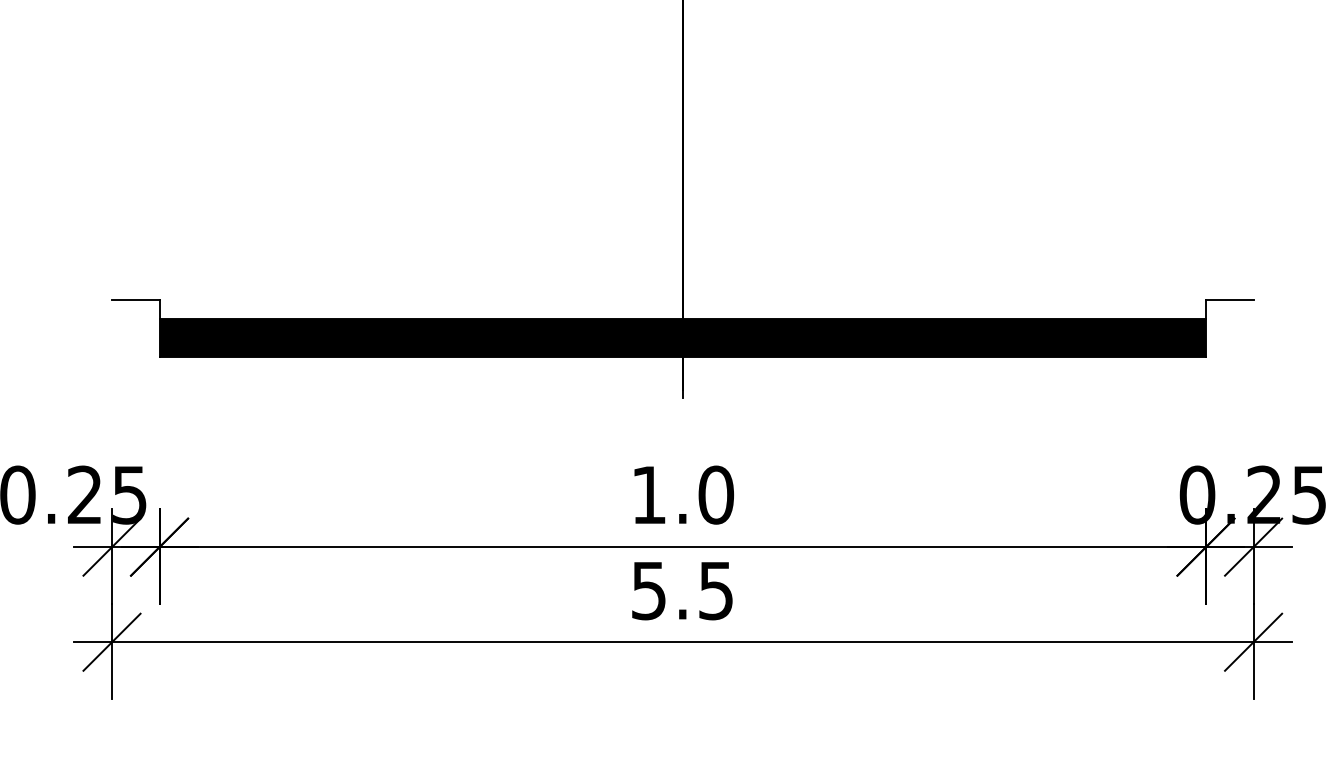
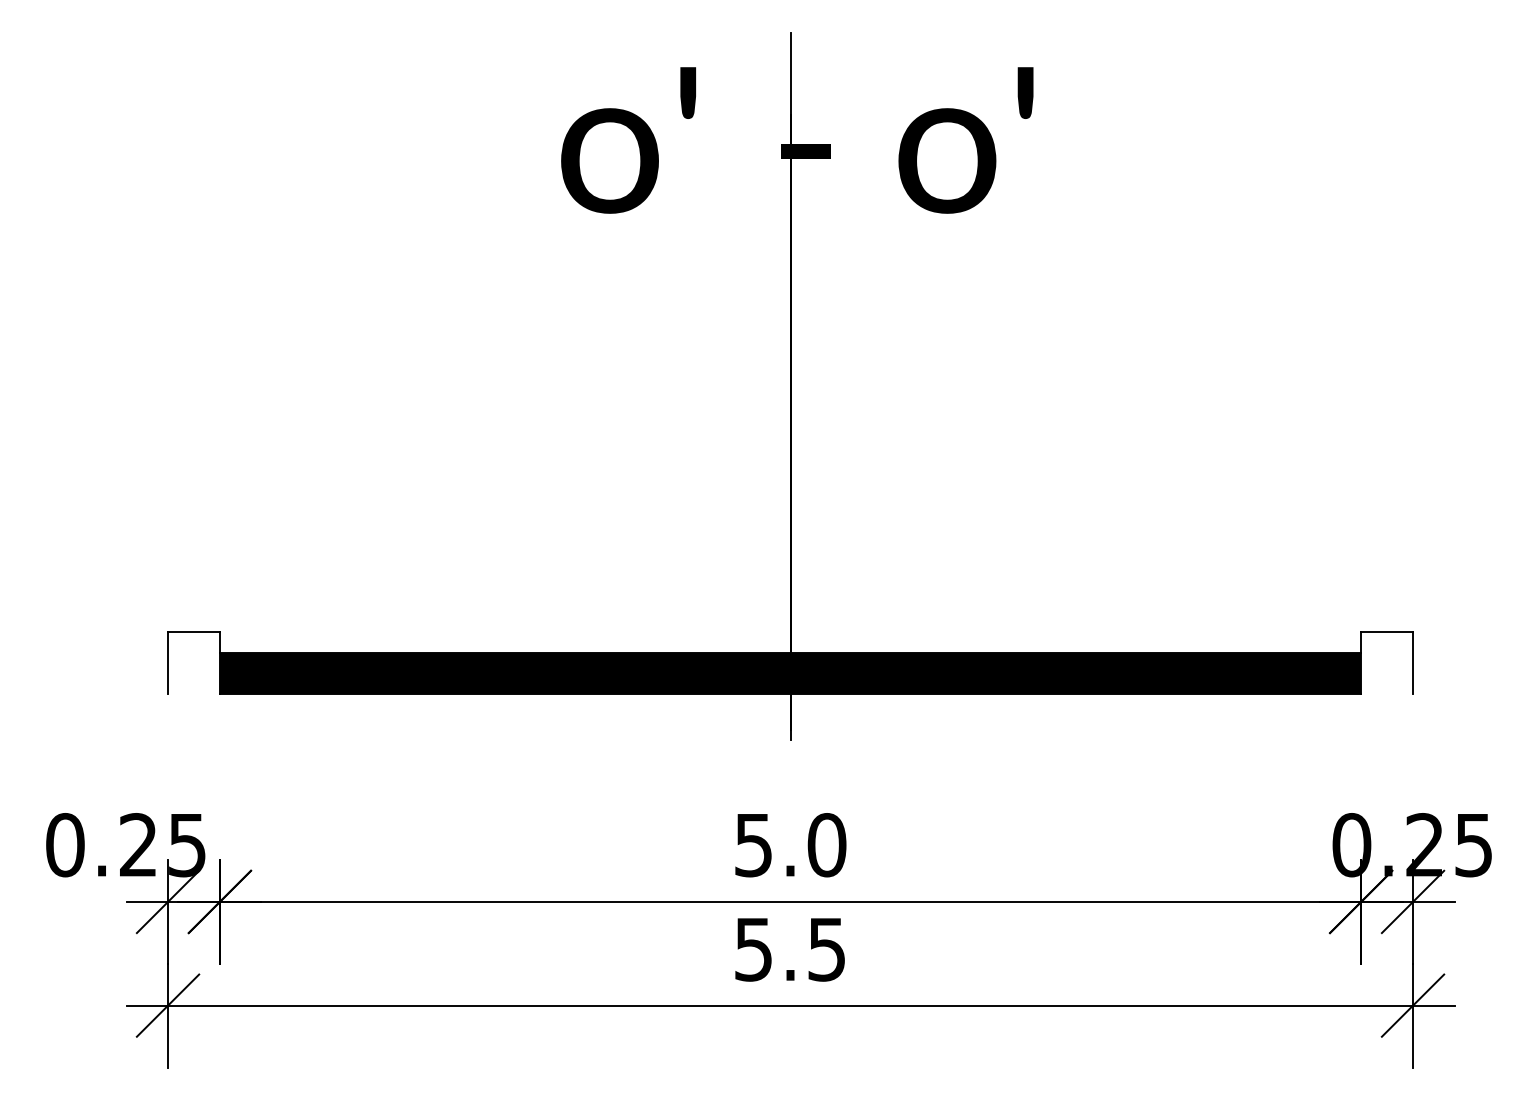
line: (112, 328) -> (168, 663), added
line: (1253, 328) -> (1413, 663), added
text: (648, 495) -> (753, 845), 1.0 -> 5.0

